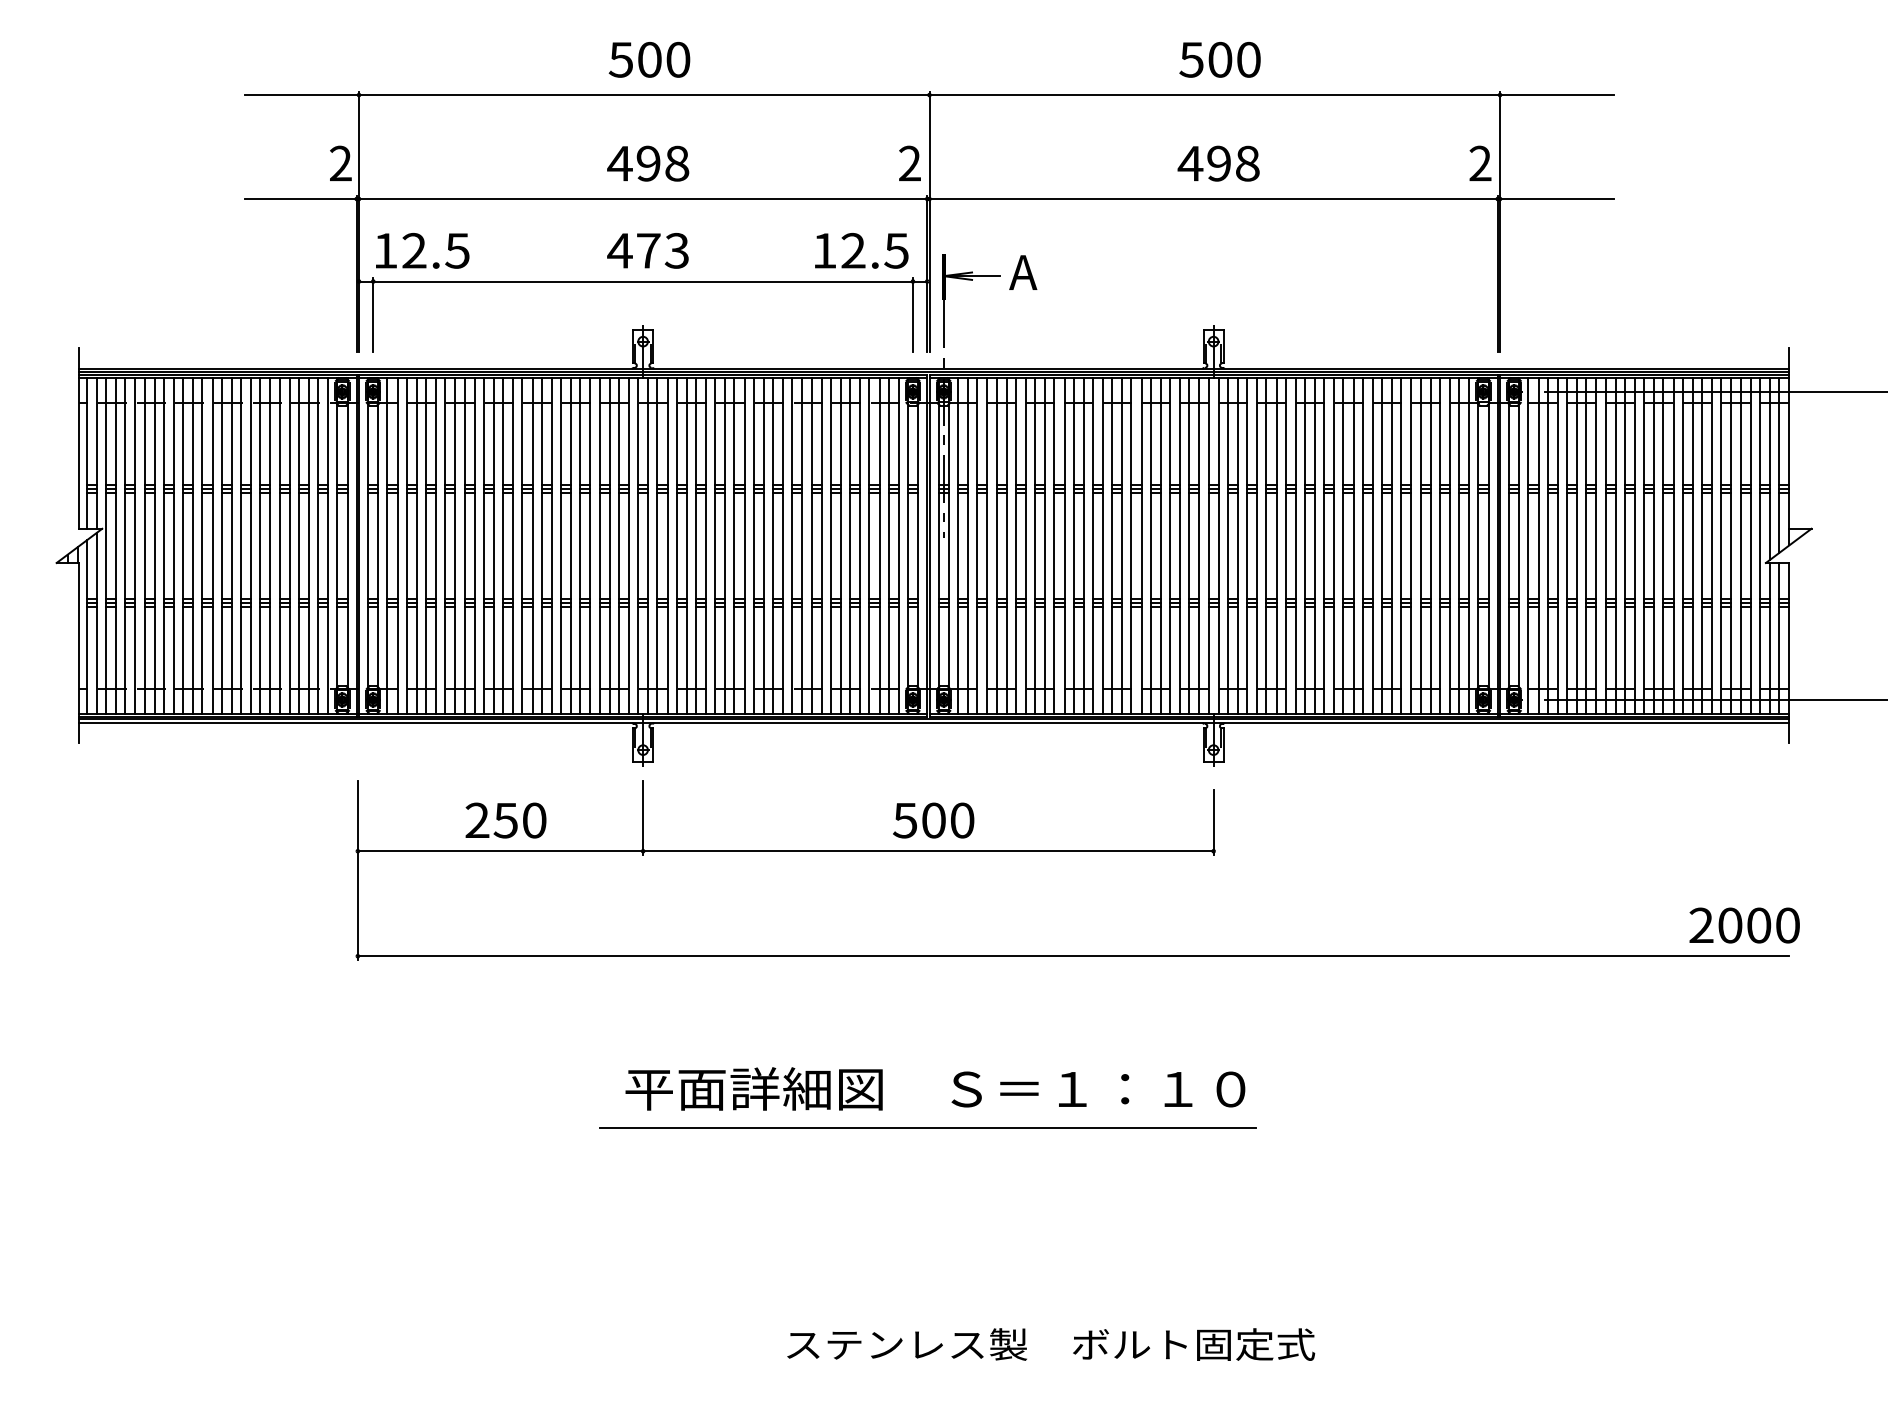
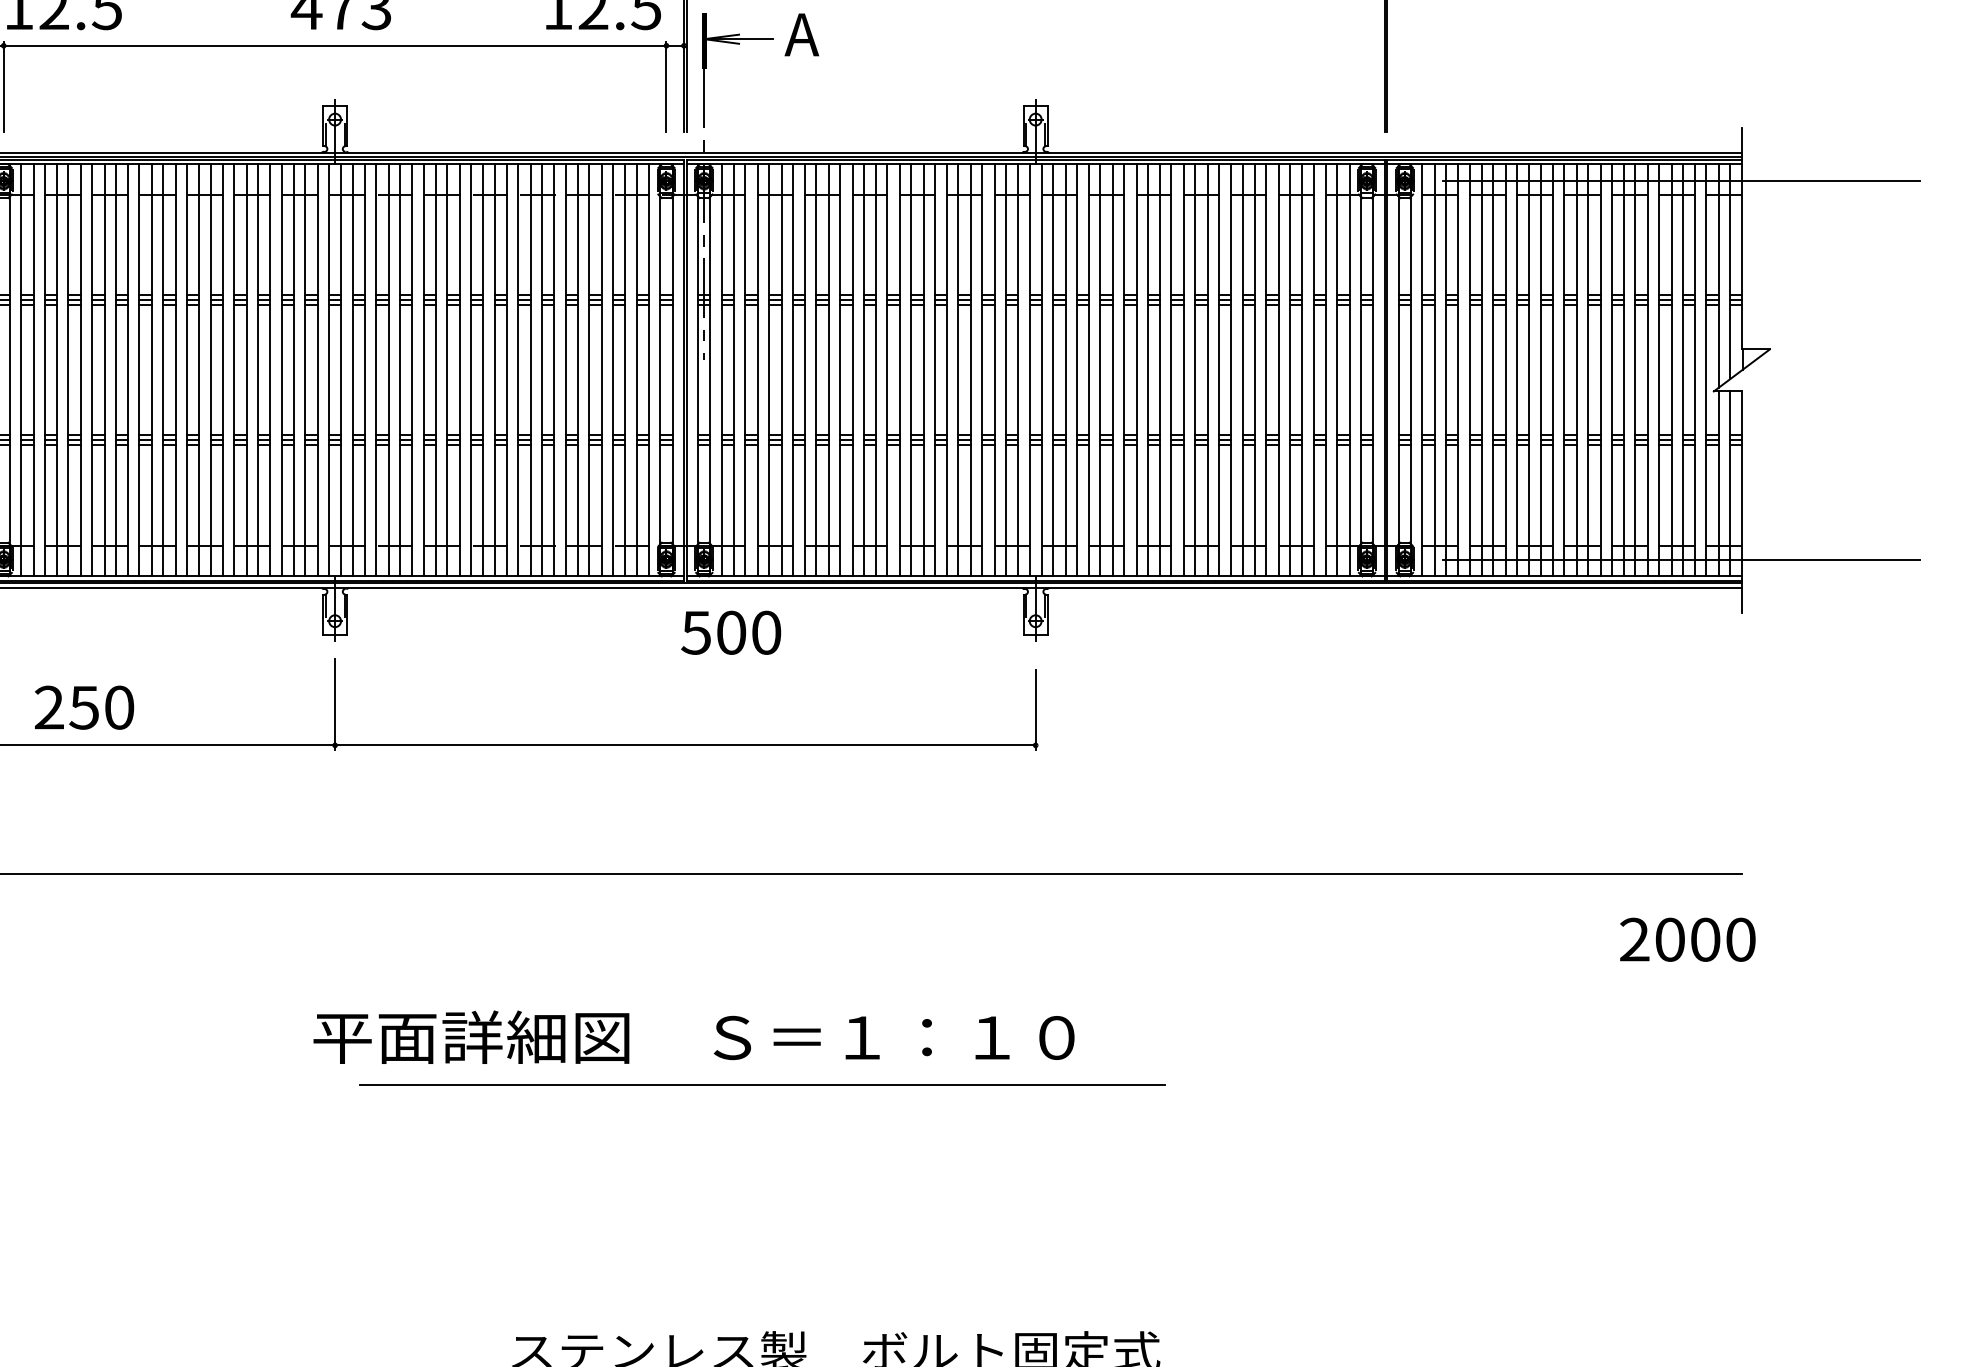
text: (505, 820) -> (83, 707), moved
text: (933, 820) -> (730, 632), moved
text: (1744, 925) -> (1687, 939), moved
line: (927, 1127) -> (761, 1084), moved

